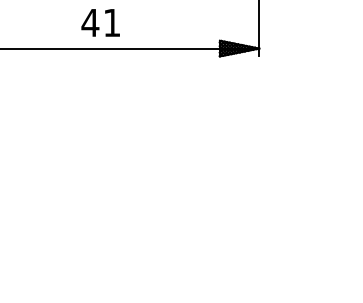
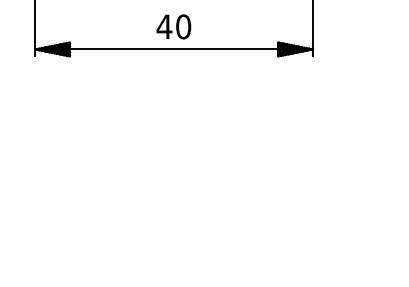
text: (112, 22) -> (183, 26), 41 -> 40

